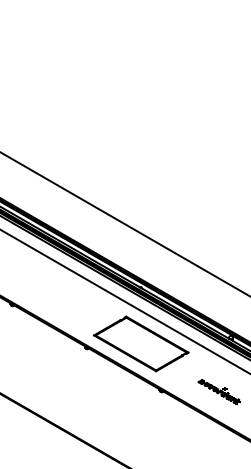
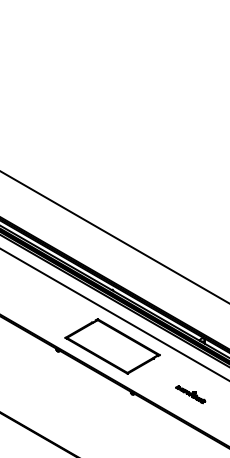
part: (218, 392) -> (189, 394), size x0.7

